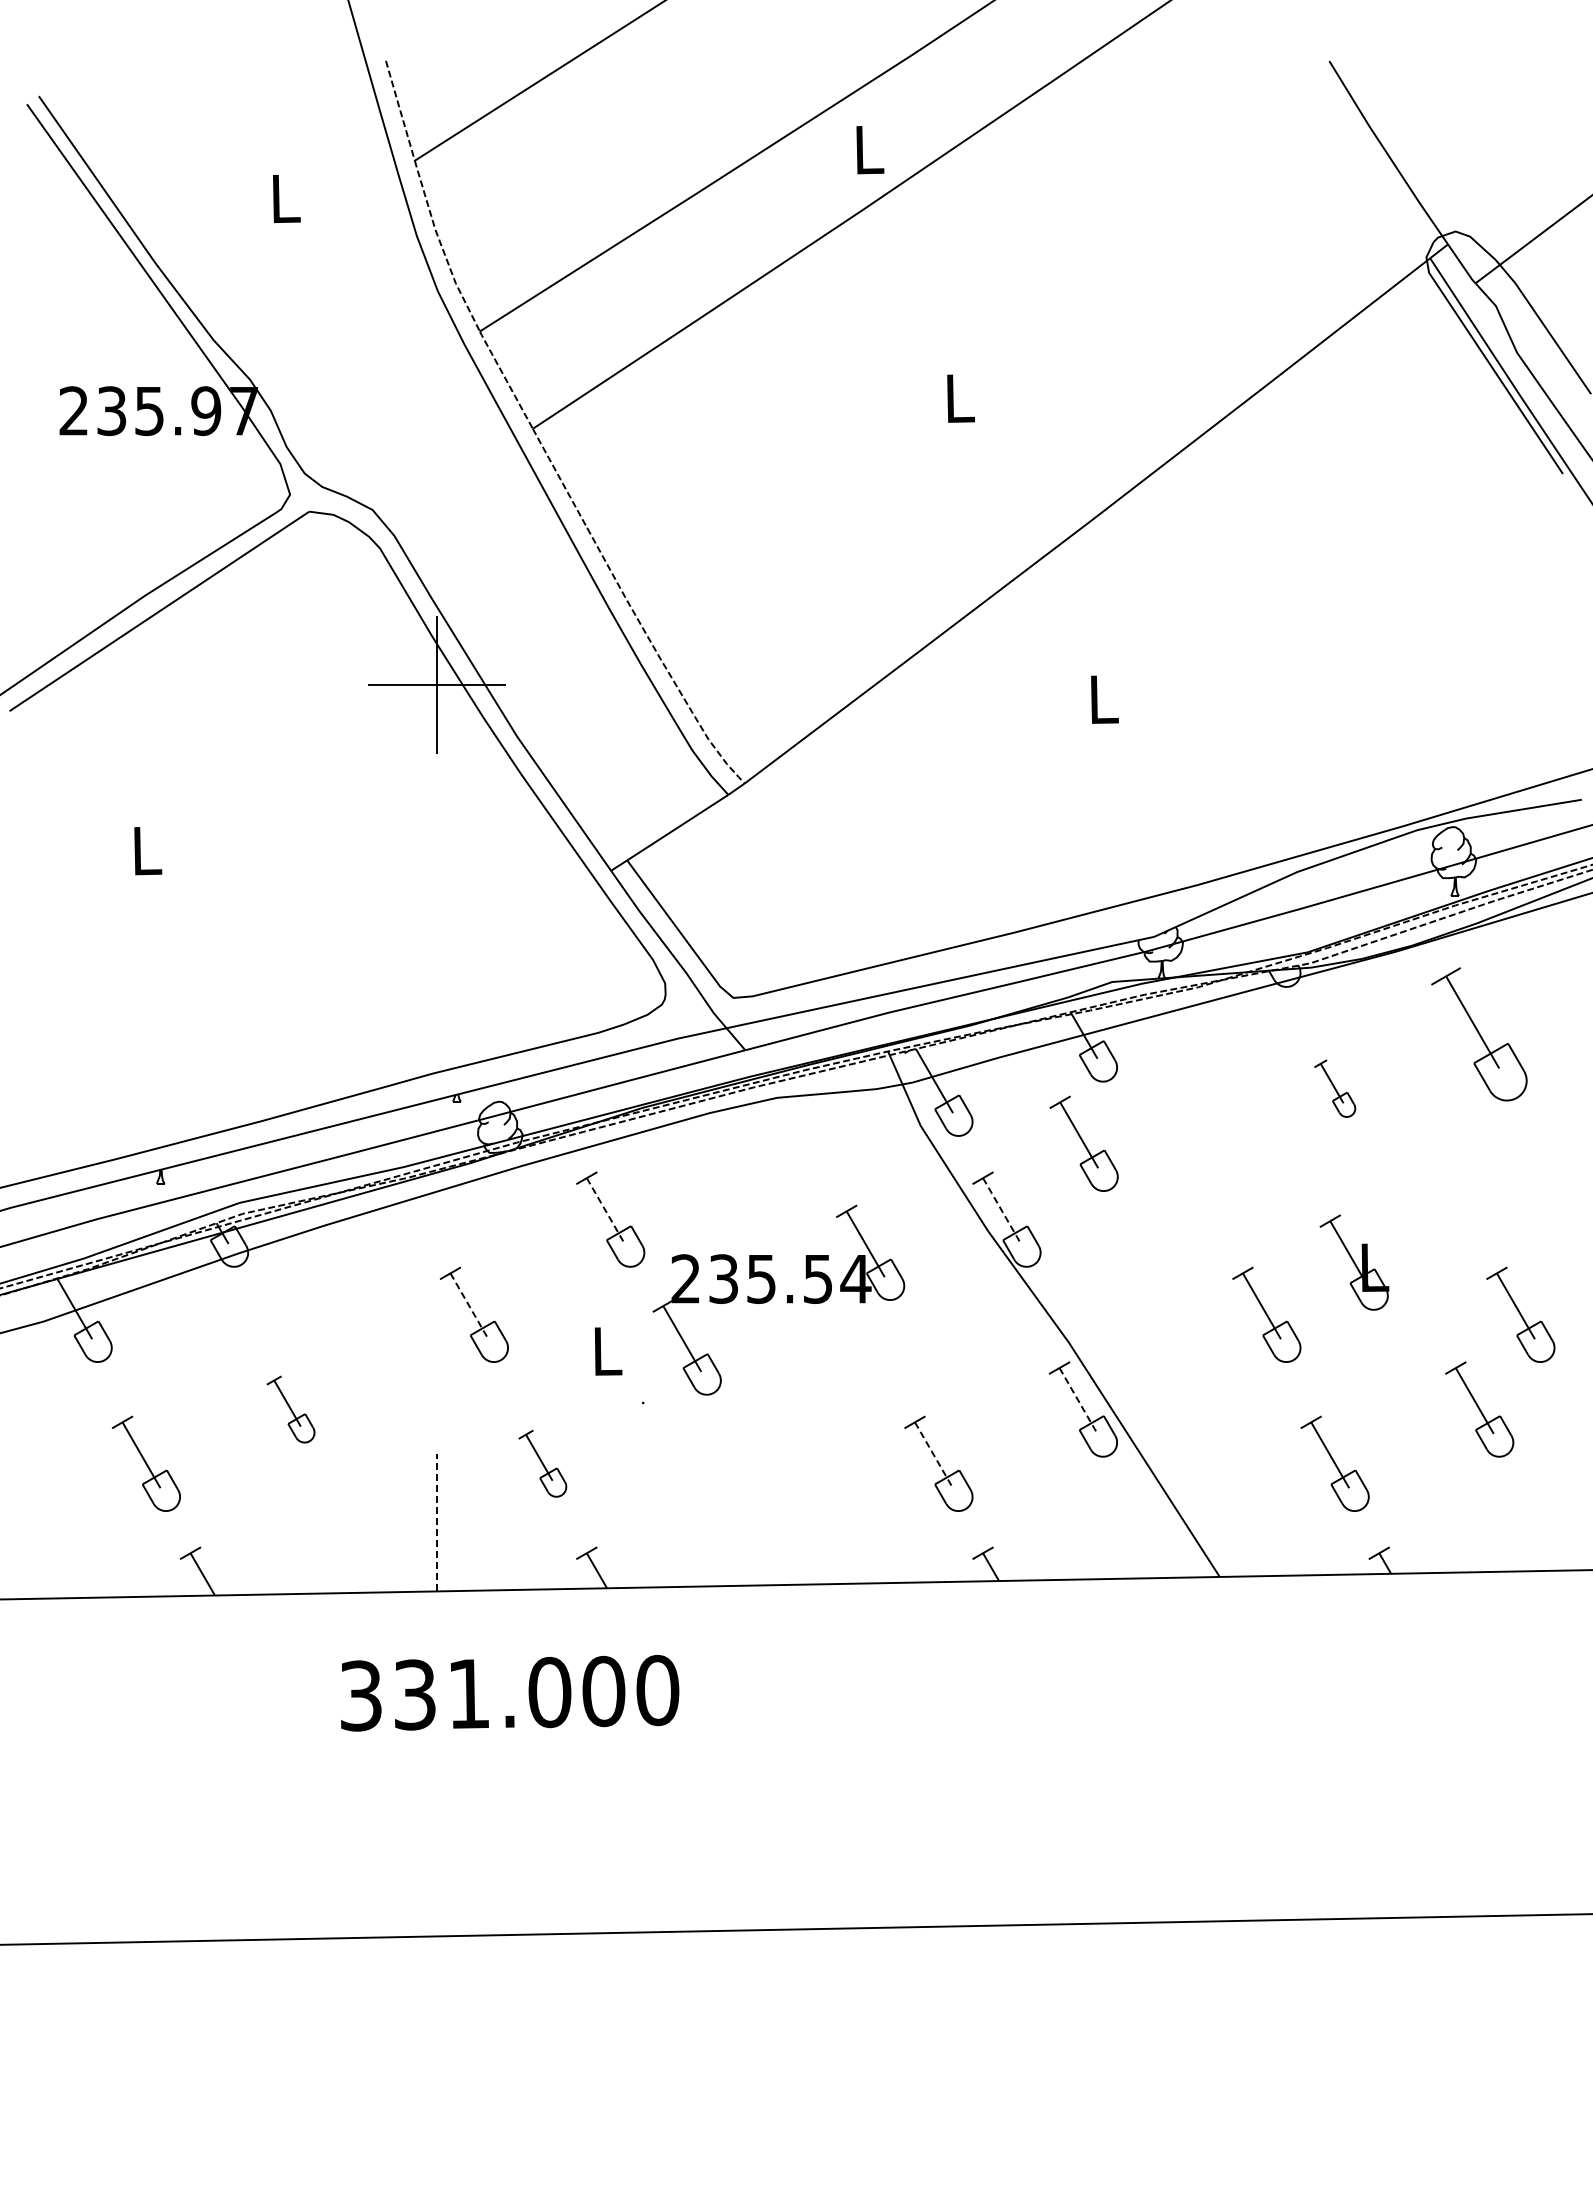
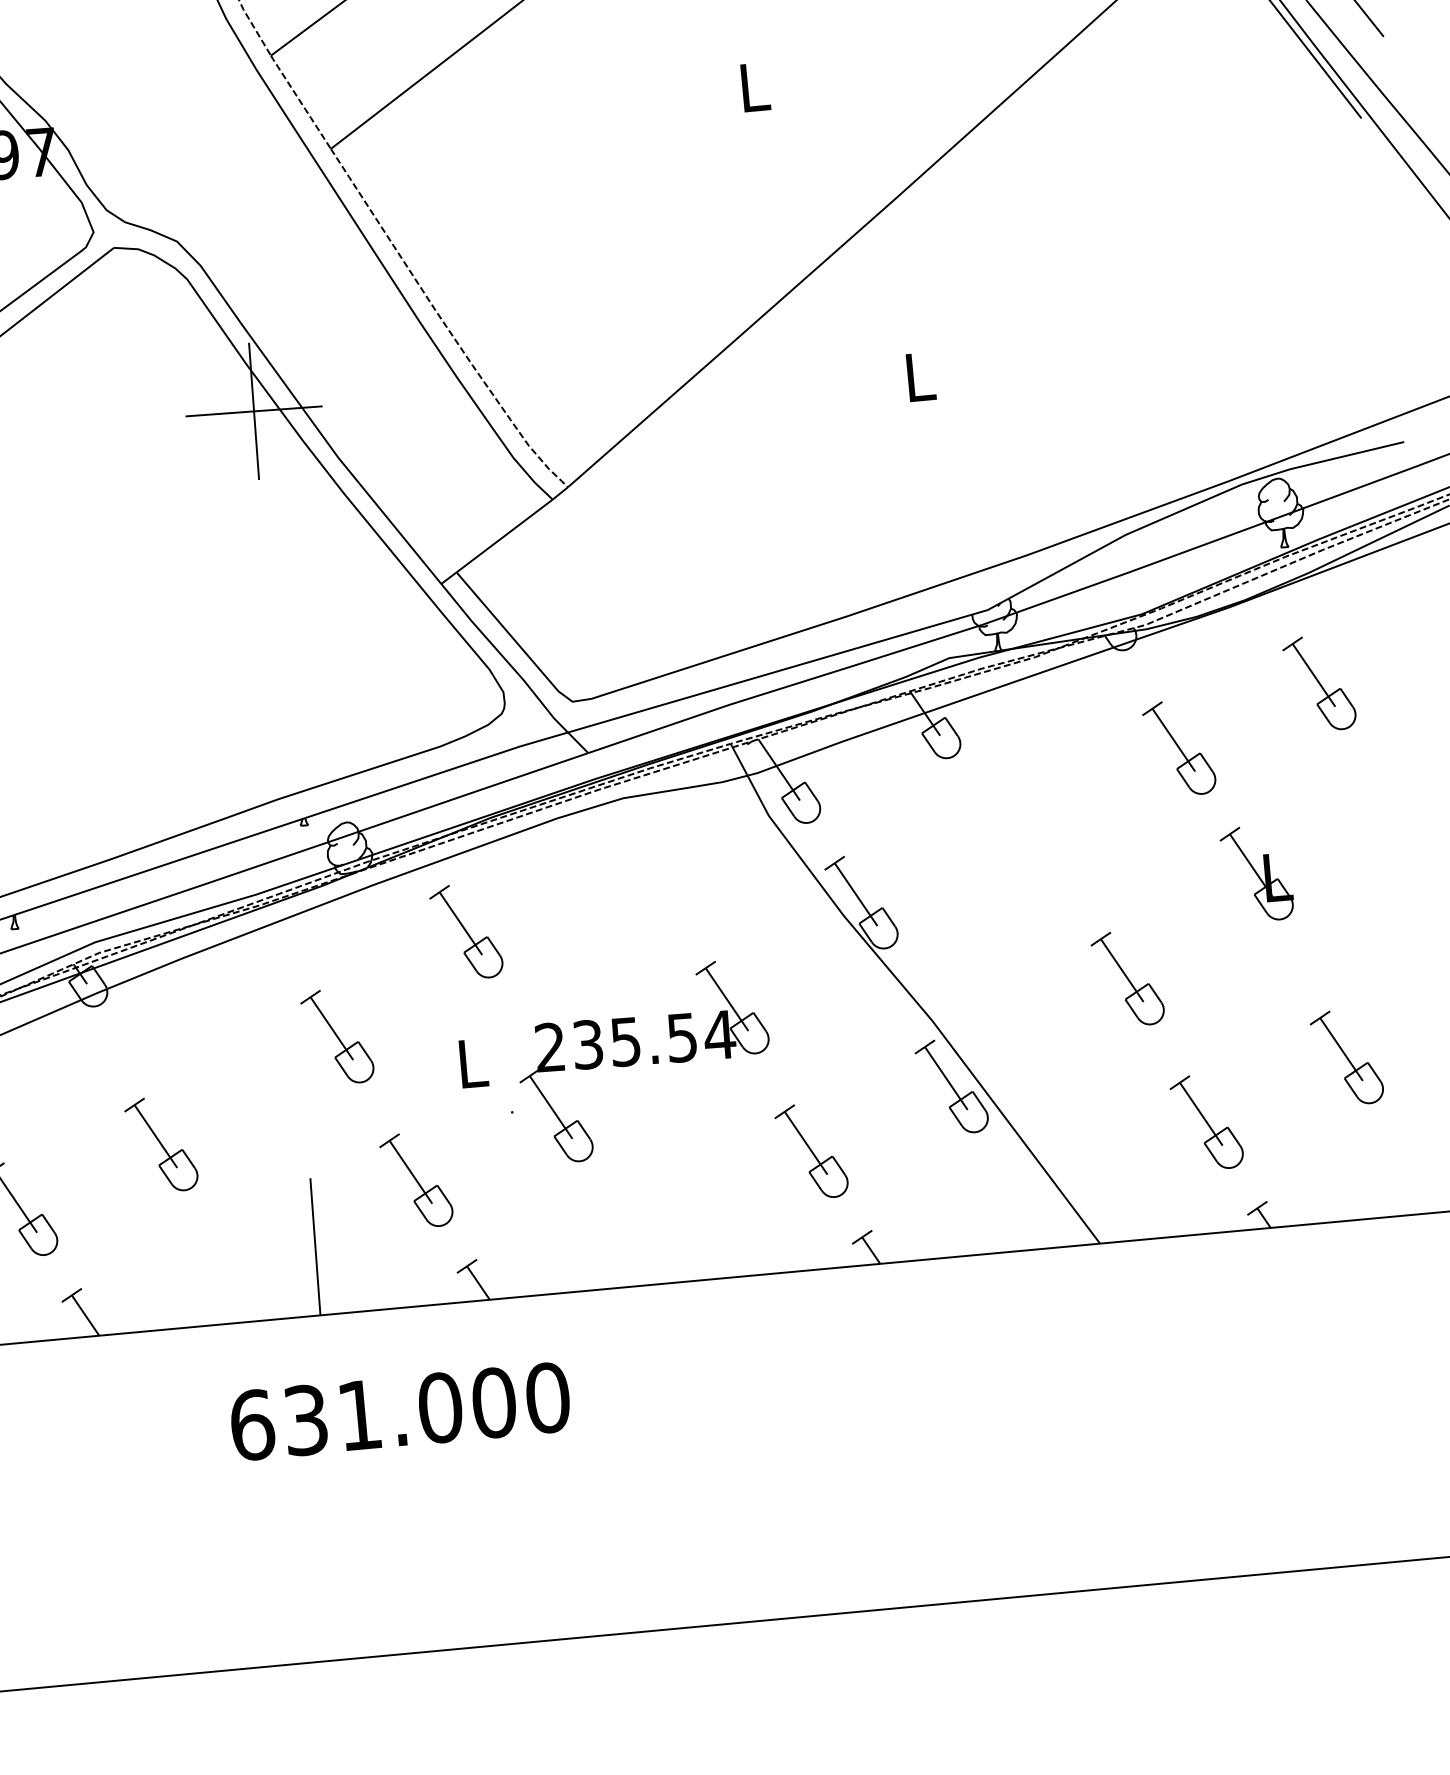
part: (1479, 1034) -> (1319, 683), size x0.71
part: (1334, 1088) -> (1178, 748), size x1.67
part: (1083, 1143) -> (932, 821), removed
line: (605, 1211) -> (460, 924), dashed -> solid
line: (1002, 1211) -> (856, 895), dashed -> solid
part: (1354, 1262) -> (1257, 873), moved
part: (778, 1299) -> (644, 1061), moved
line: (469, 1306) -> (331, 1028), dashed -> solid
part: (1520, 1314) -> (1380, 959), removed
line: (1078, 1401) -> (946, 1078), dashed -> solid
part: (290, 1409) -> (161, 1144), size x1.43
line: (934, 1455) -> (806, 1143), dashed -> solid
part: (542, 1463) -> (416, 1180), size x1.43
line: (437, 1522) -> (315, 1246), dashed -> solid
text: (361, 1695) -> (252, 1424), 331.000 -> 631.000

